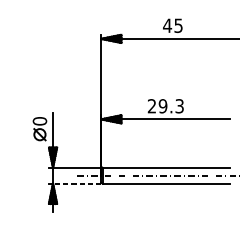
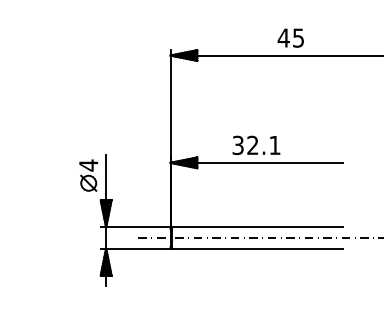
text: (172, 25) -> (290, 37), moved
text: (165, 106) -> (256, 145), 29.3 -> 32.1
text: (39, 121) -> (88, 165), 0 -> 4
line: (76, 183) -> (137, 248), dashed -> solid

